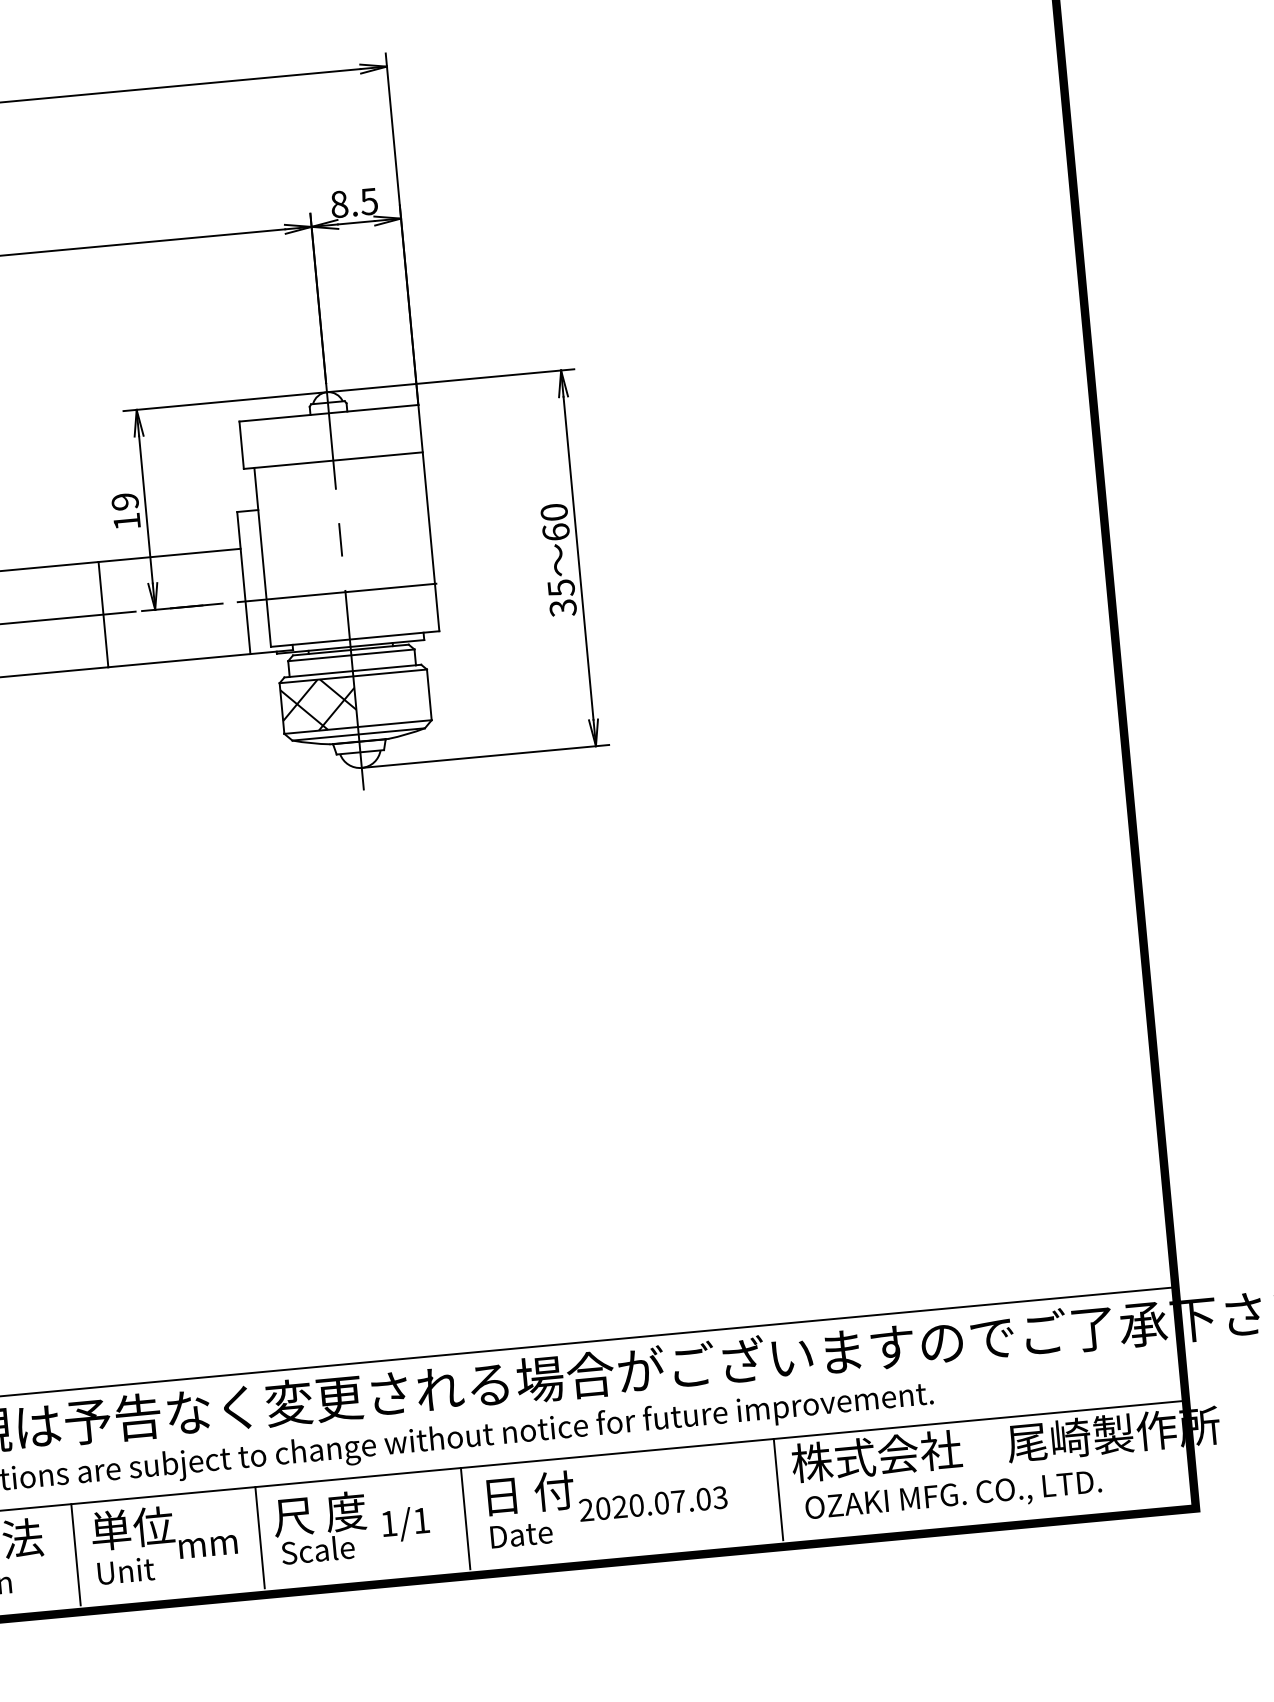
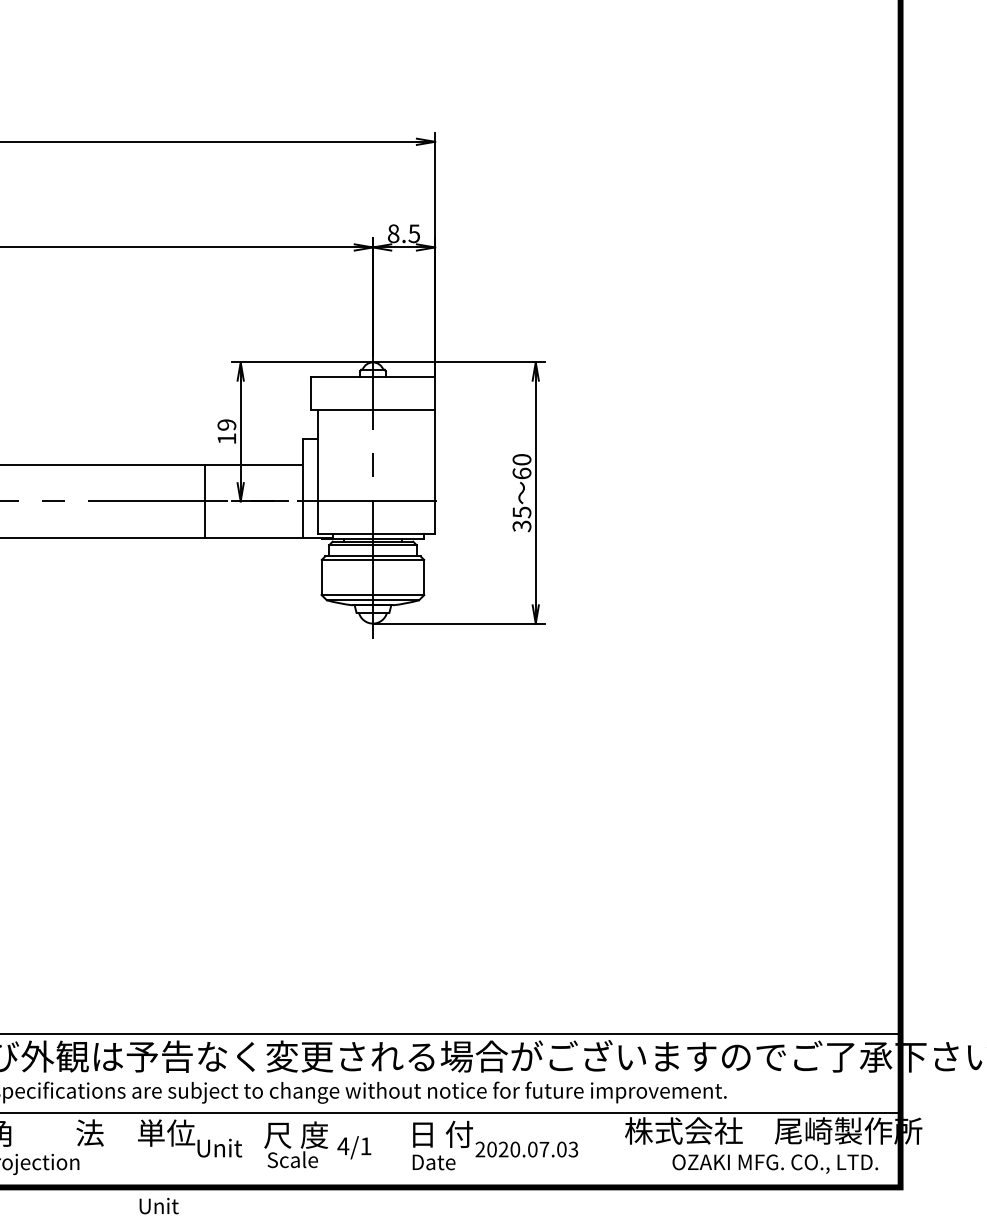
hatch: (317, 705) -> (346, 577), removed
line: (779, 1489) -> (614, 1147), removed
text: (952, 1496) -> (774, 1163), moved
line: (465, 1518) -> (396, 1147), removed
text: (389, 1524) -> (343, 1146), 1/1 -> 4/1
line: (259, 1537) -> (253, 1147), removed
text: (210, 1541) -> (219, 1147), mm -> Unit
line: (75, 1554) -> (125, 1147), removed
text: (125, 1570) -> (158, 1205), moved

